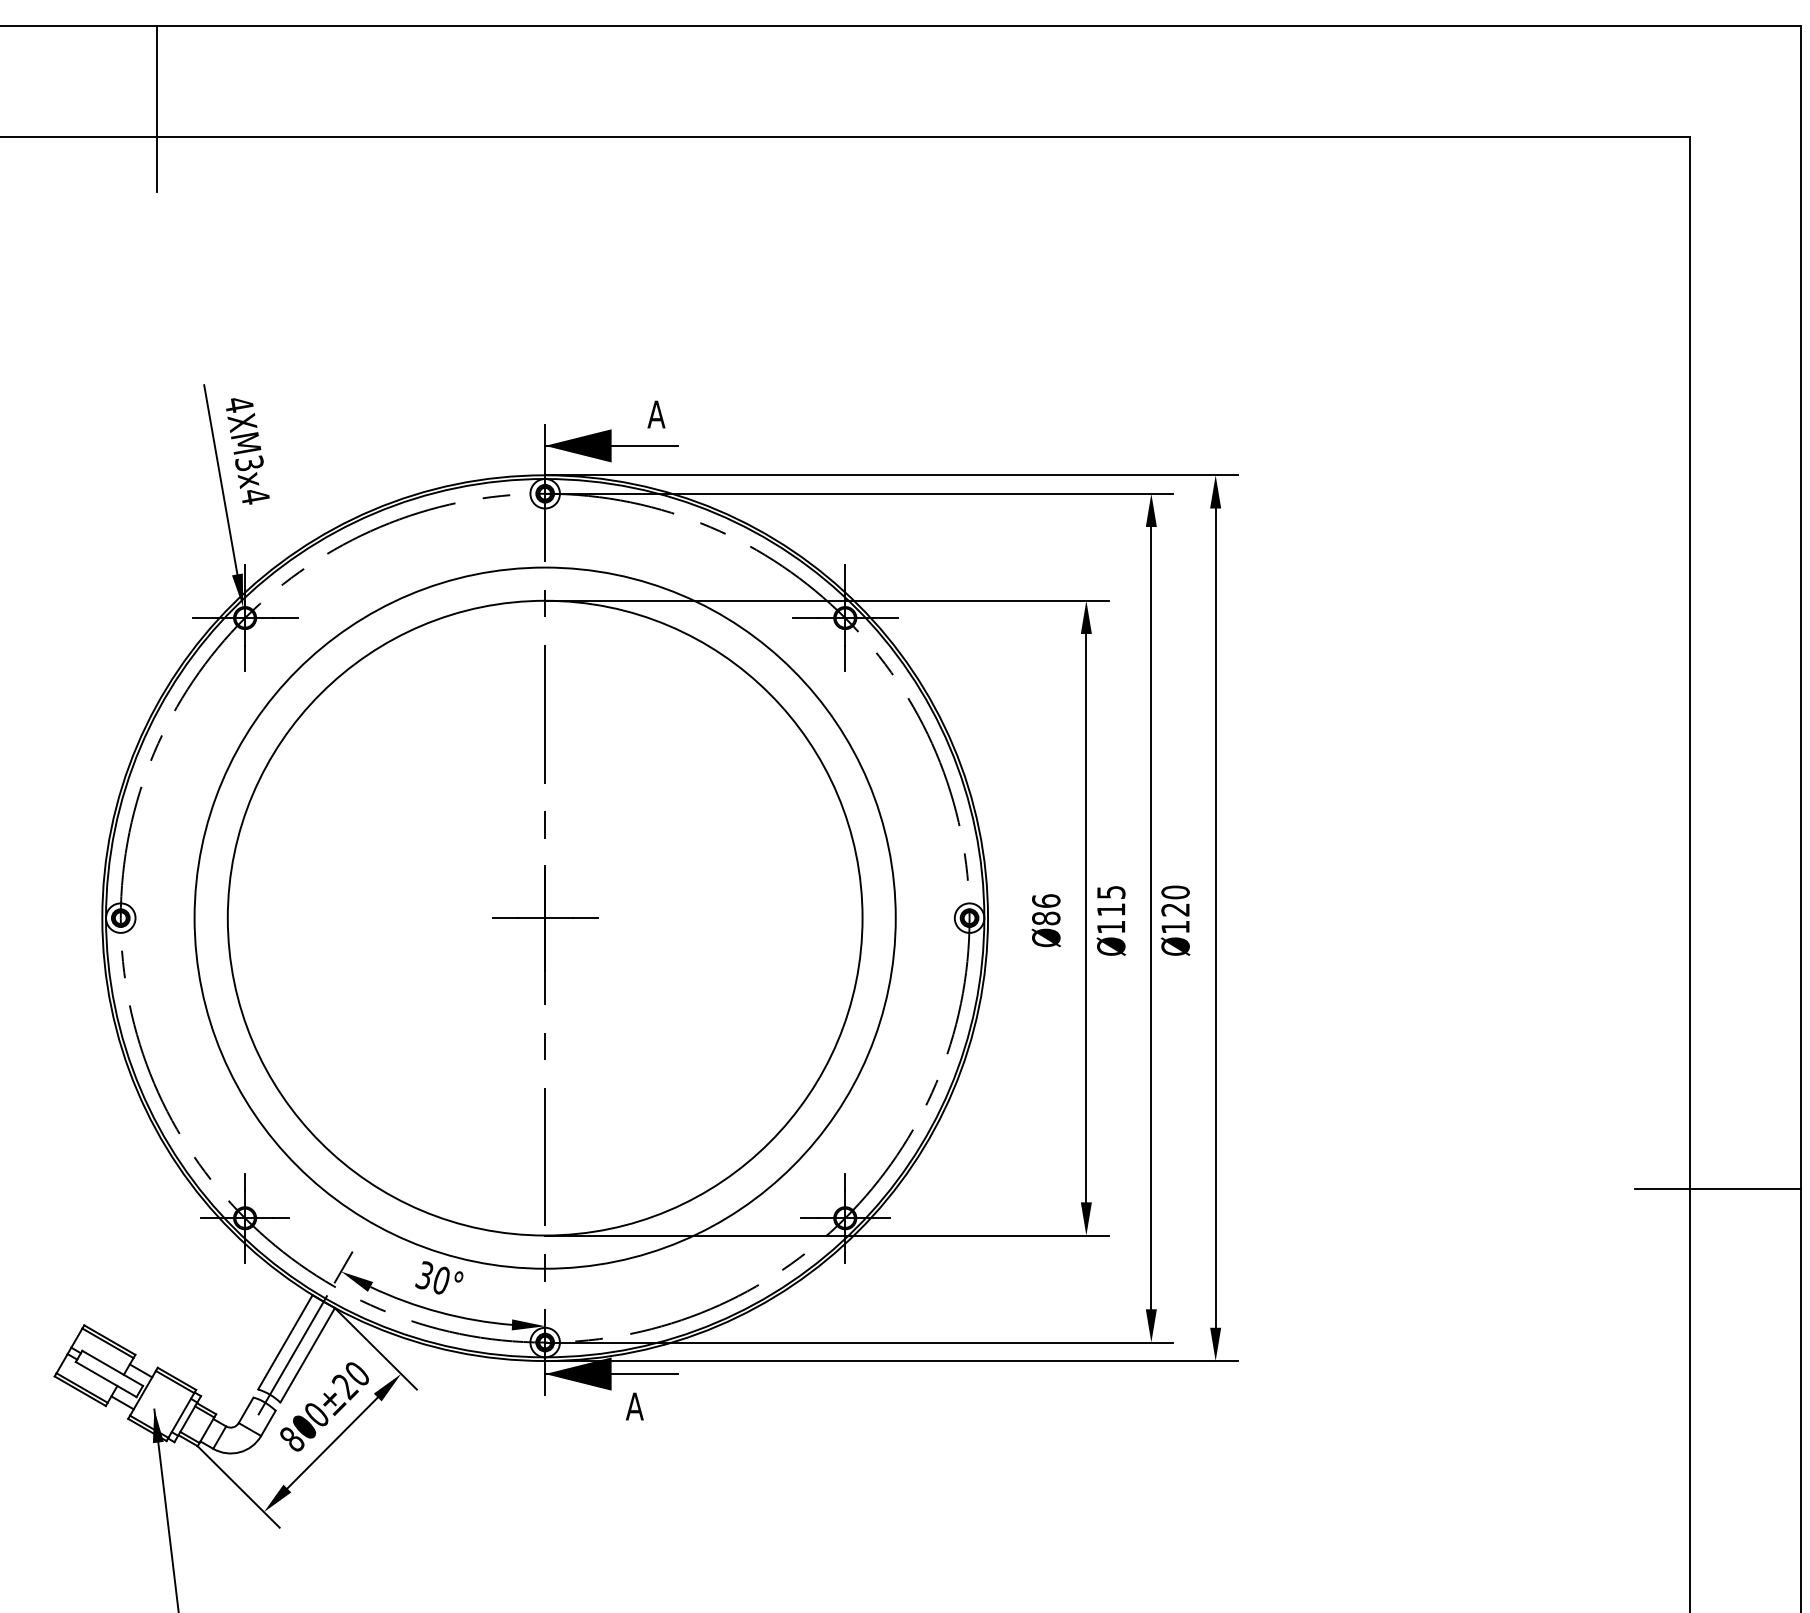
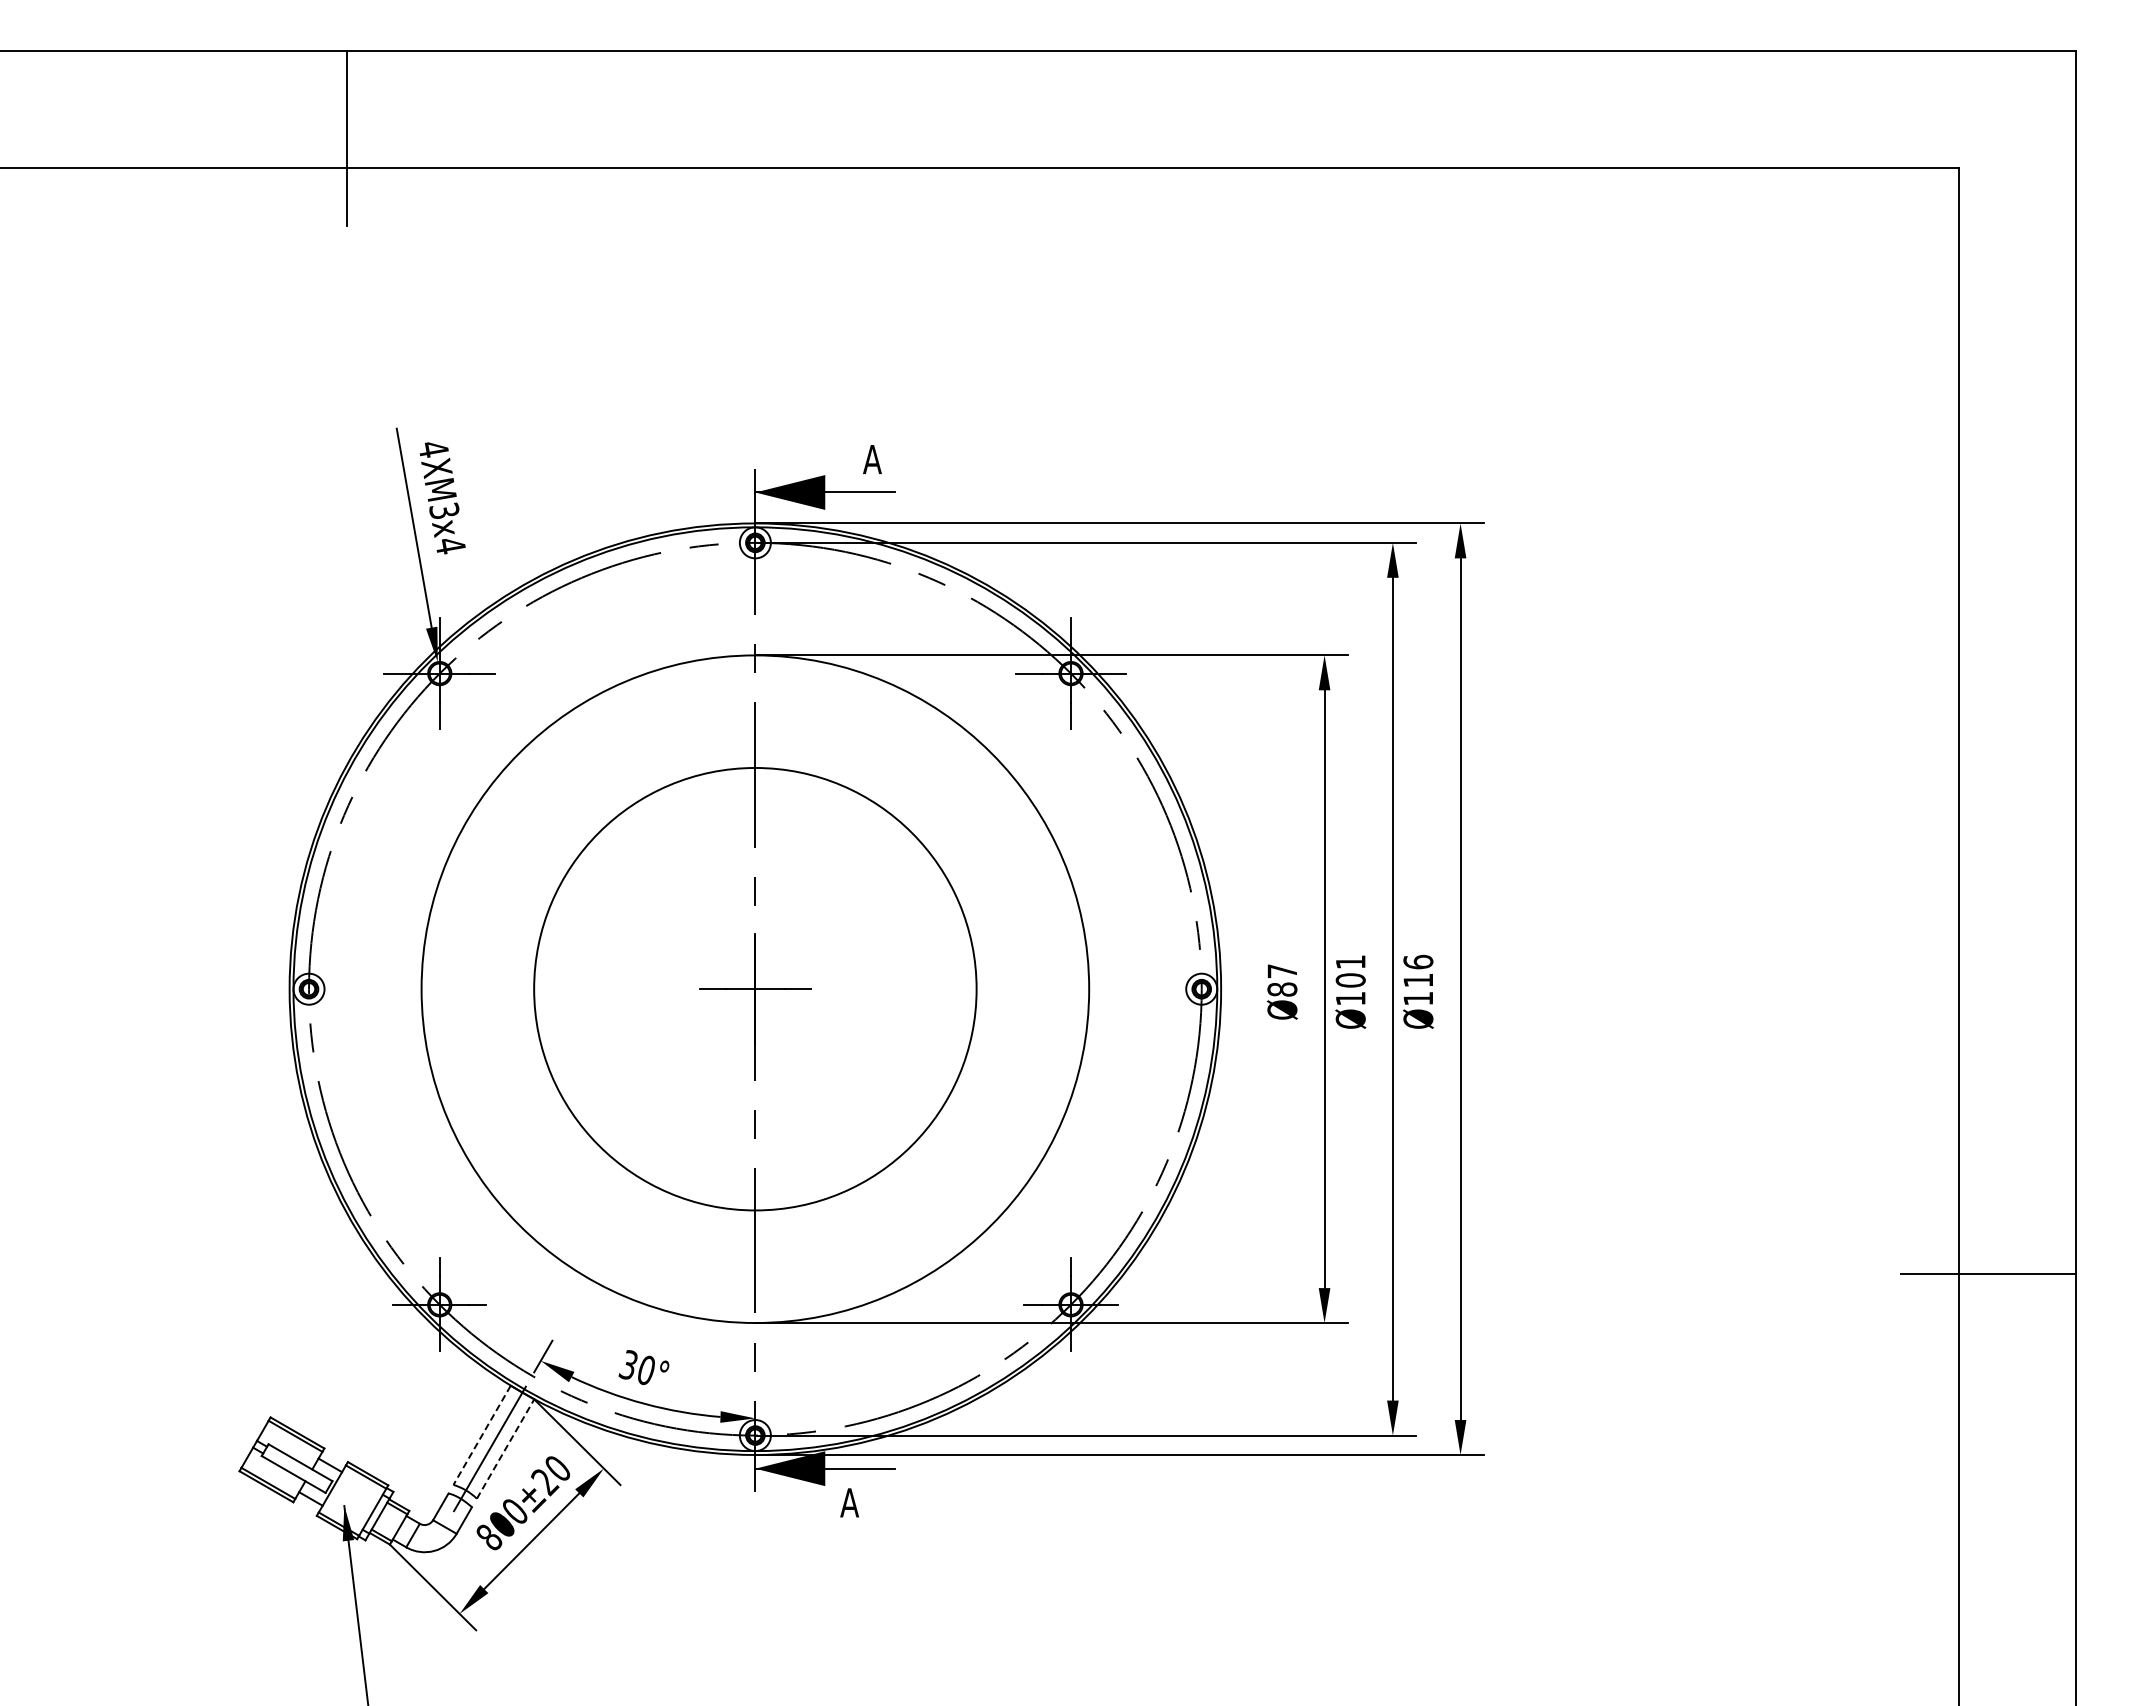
text: (1175, 900) -> (1418, 970), Ø120 -> Ø116
text: (1046, 901) -> (1282, 971), Ø86 -> Ø87
text: (1111, 901) -> (1350, 971), Ø115 -> Ø101
circle: (545, 917) -> (755, 988), size x0.6
line: (284, 1342) -> (481, 1435), solid -> dashed
line: (307, 1354) -> (505, 1448), solid -> dashed

